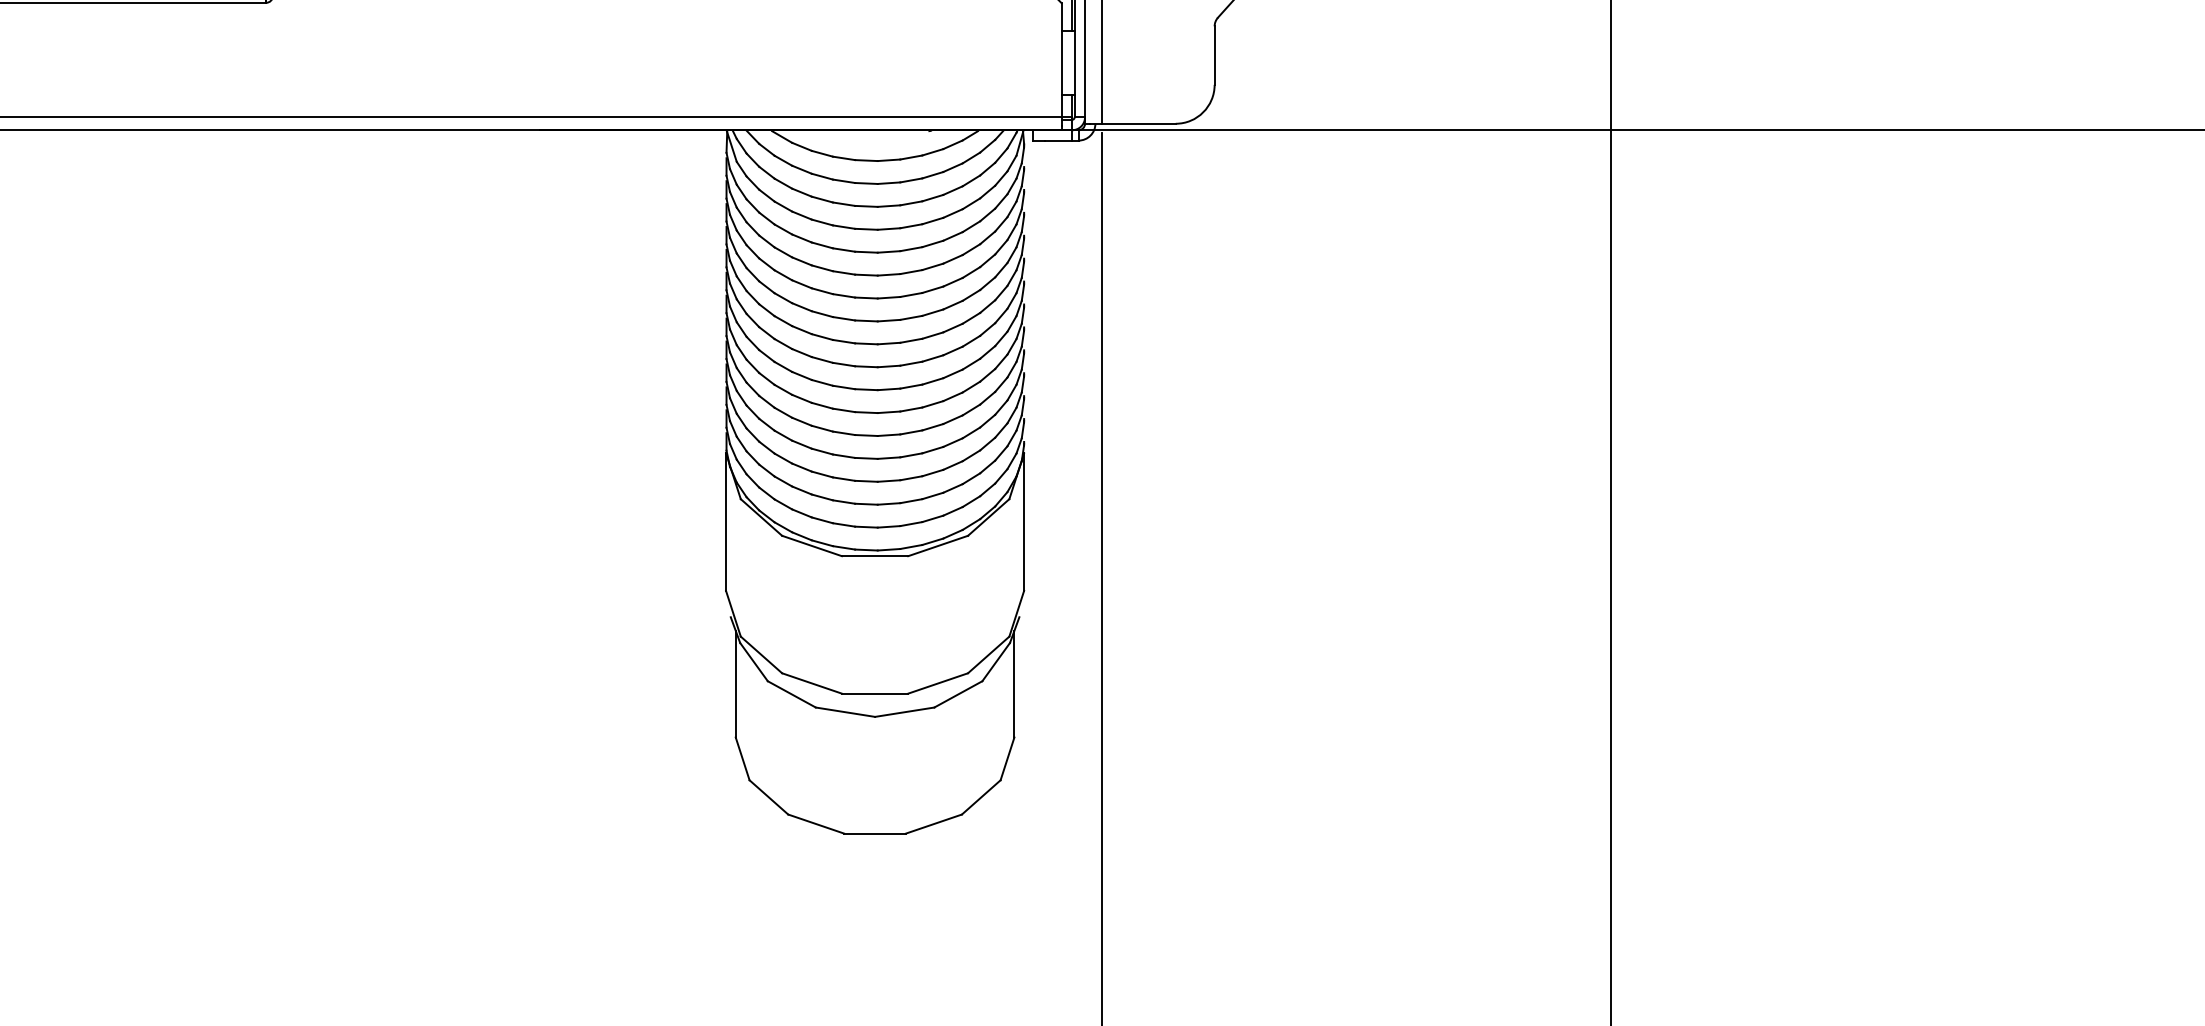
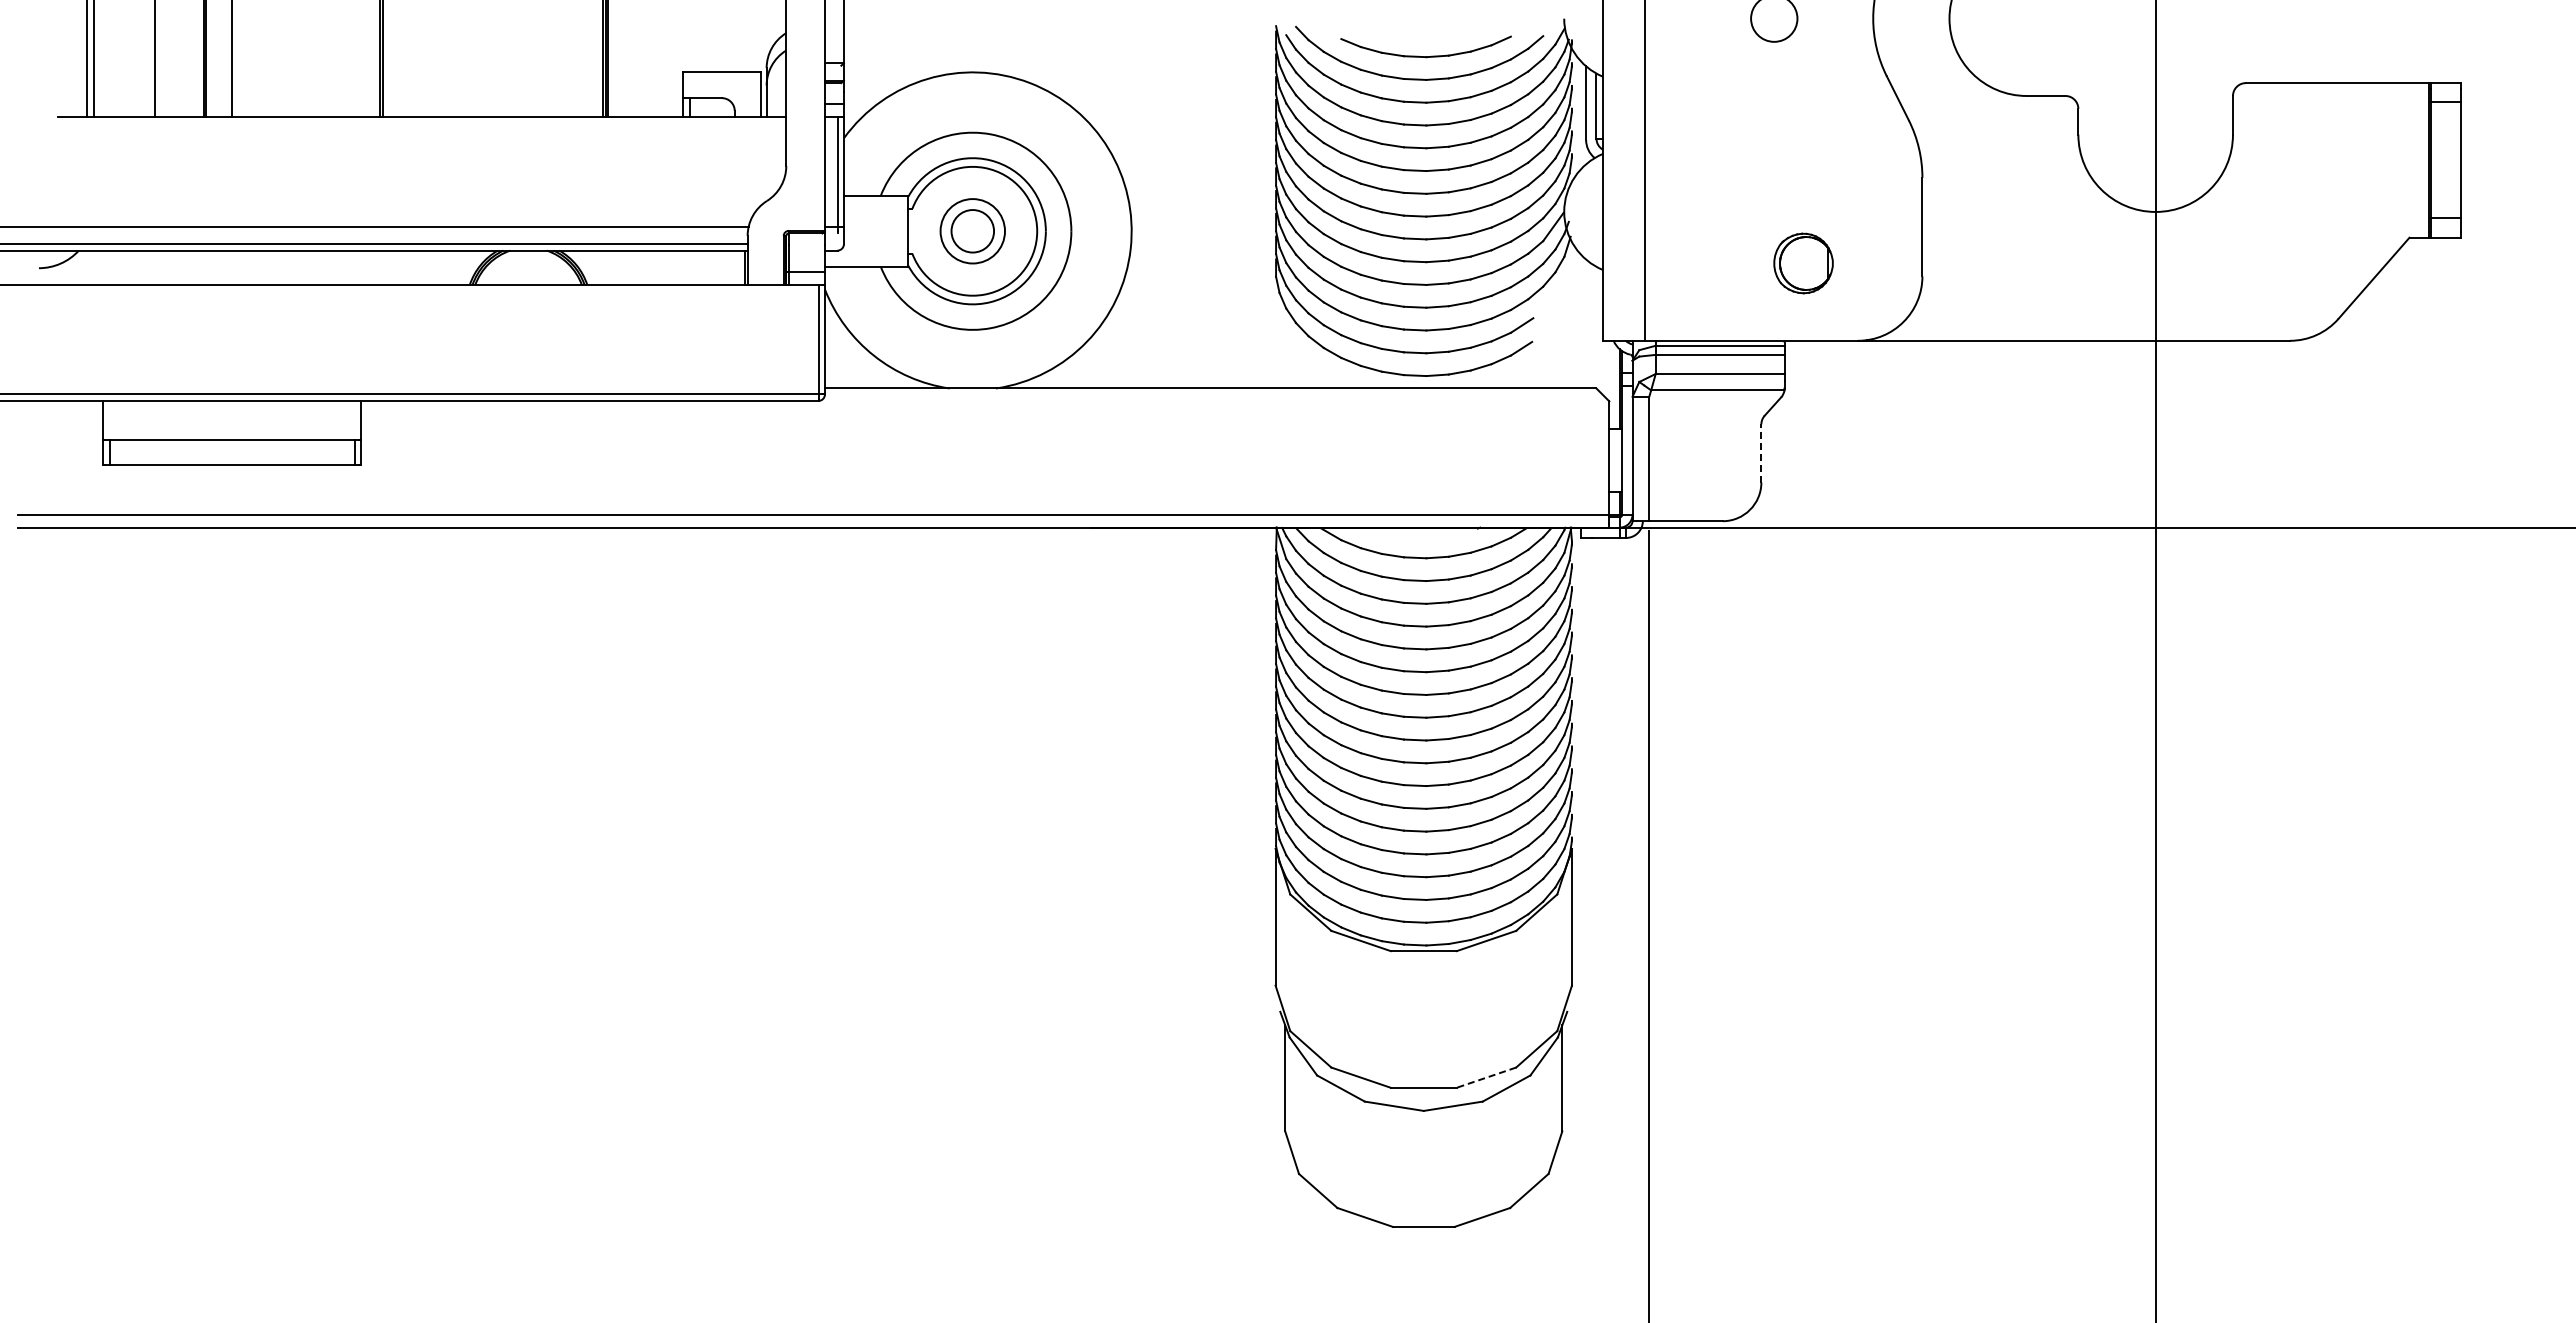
line: (1214, 54) -> (1761, 452), solid -> dashed
line: (937, 683) -> (1485, 1077), solid -> dashed

